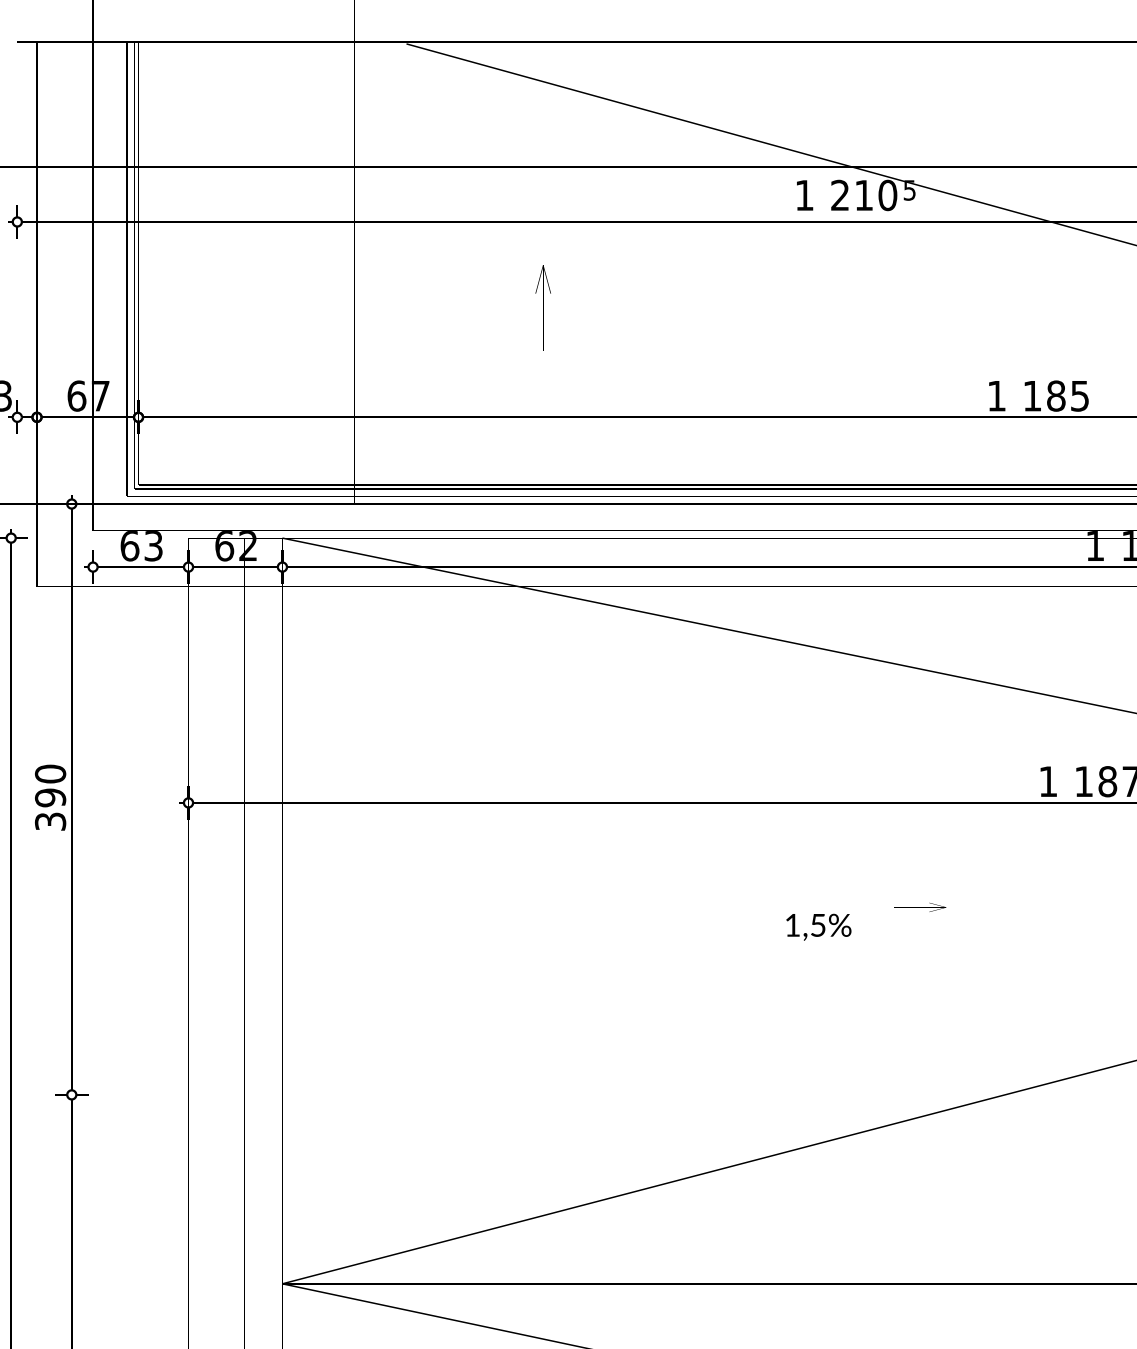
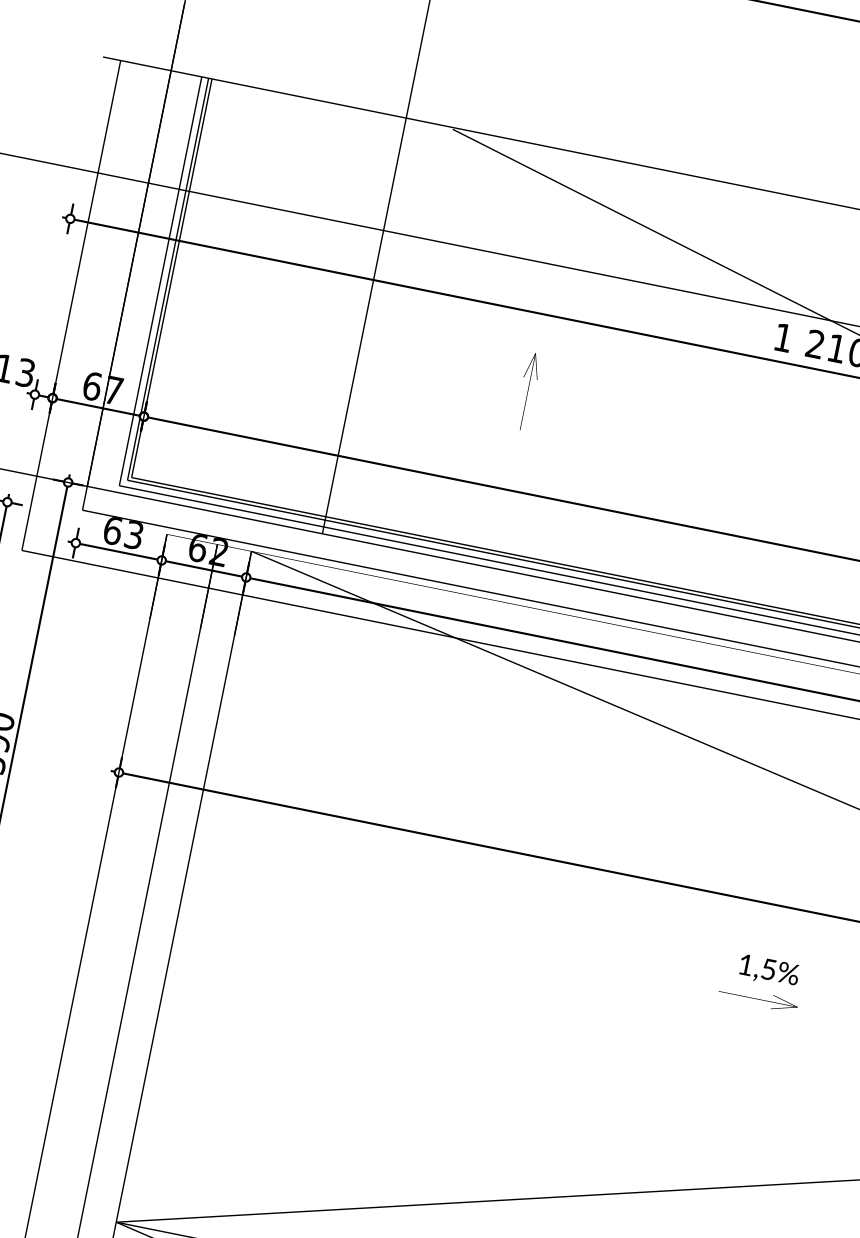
part: (919, 907) -> (757, 999), size x1.67
text: (818, 926) -> (768, 970), moved

